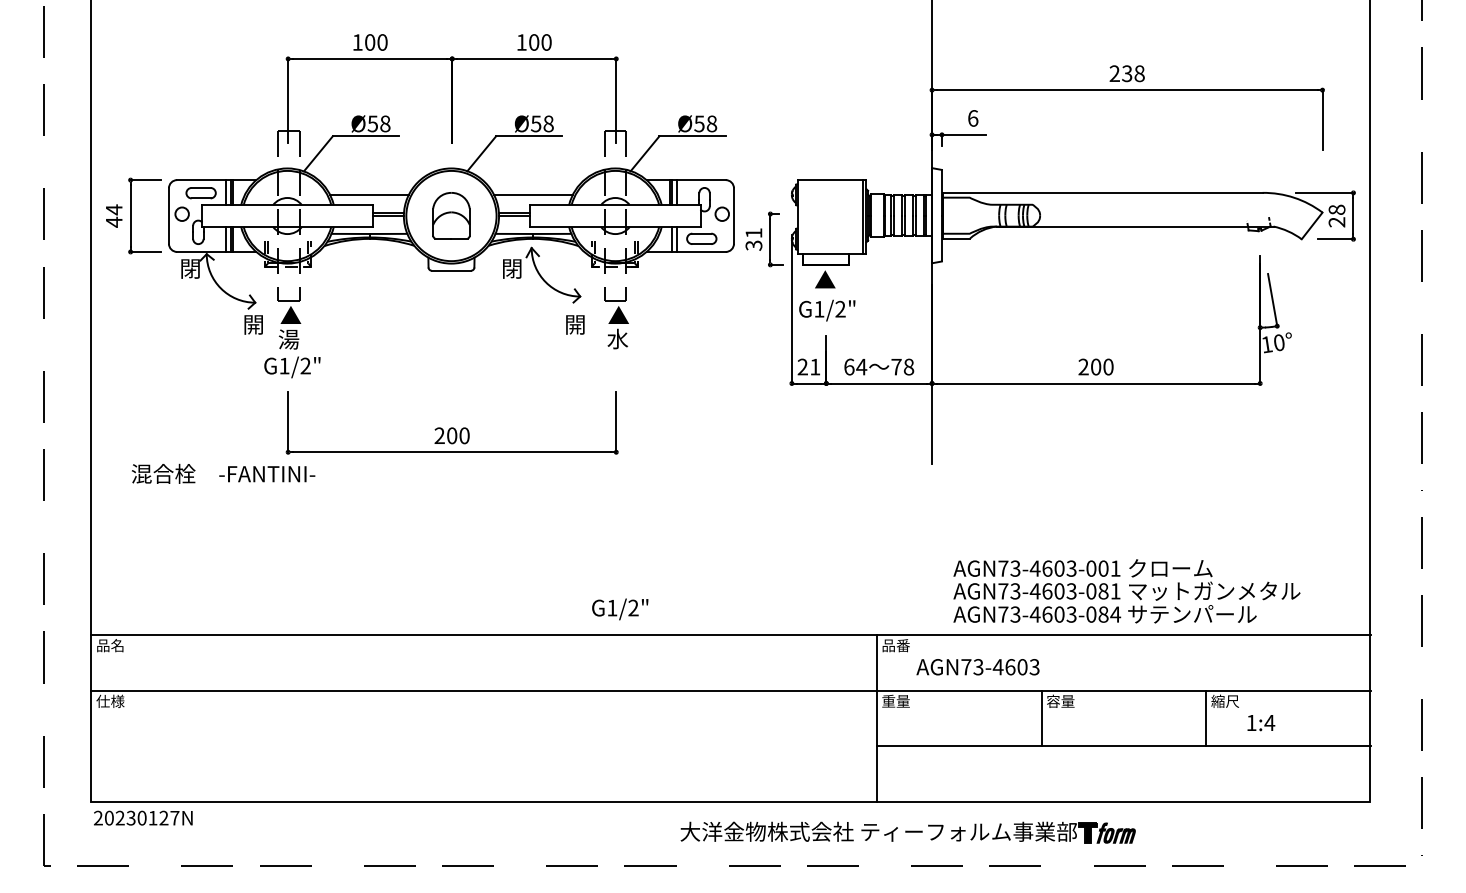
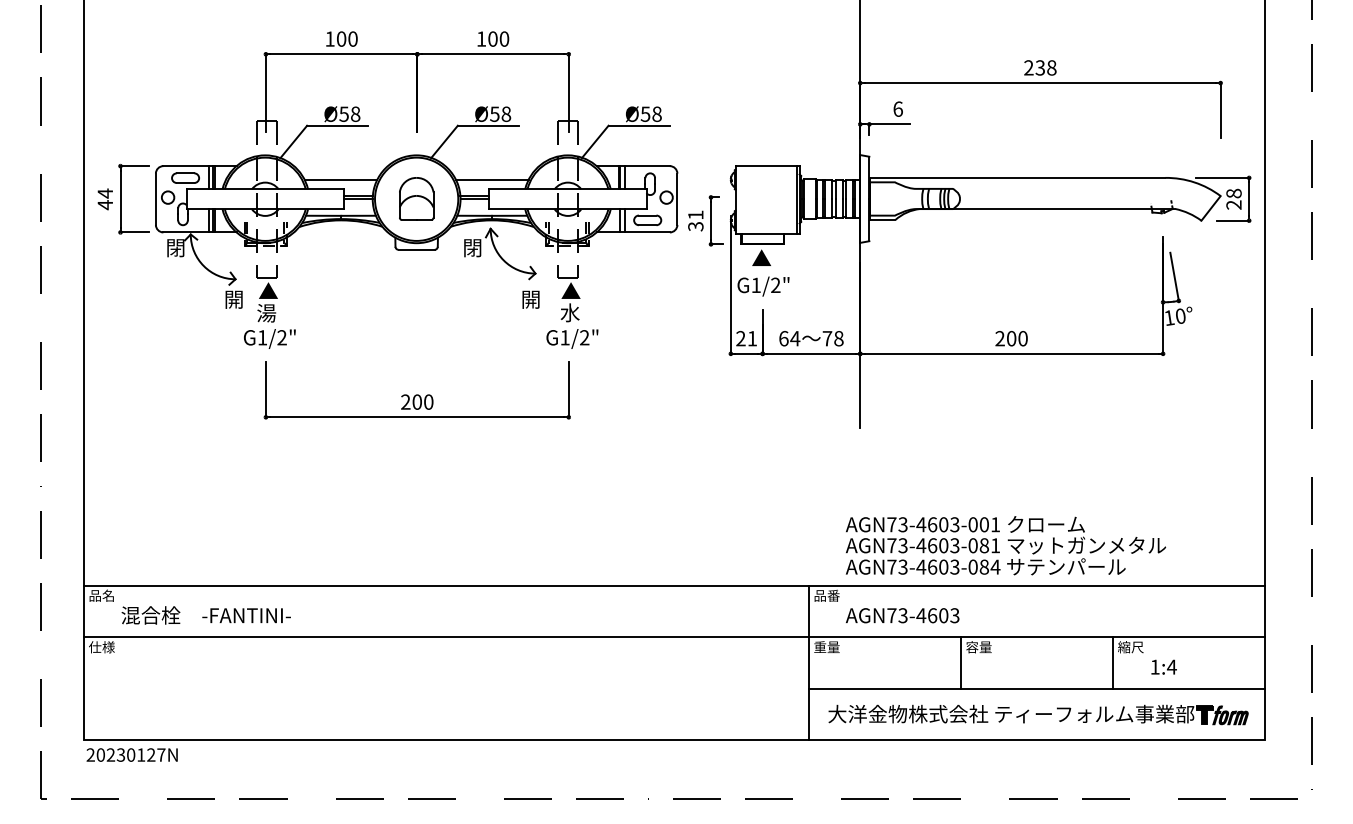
text: (223, 473) -> (206, 615), moved
text: (1126, 591) -> (1005, 545), moved
text: (620, 609) -> (572, 339), moved
part: (907, 832) -> (1037, 714), moved

